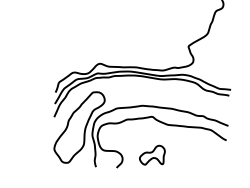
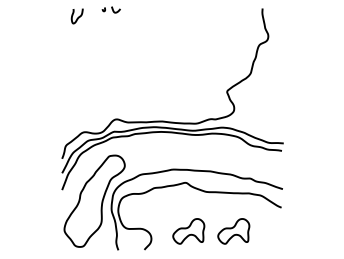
part: (187, 157) -> (233, 231), added

